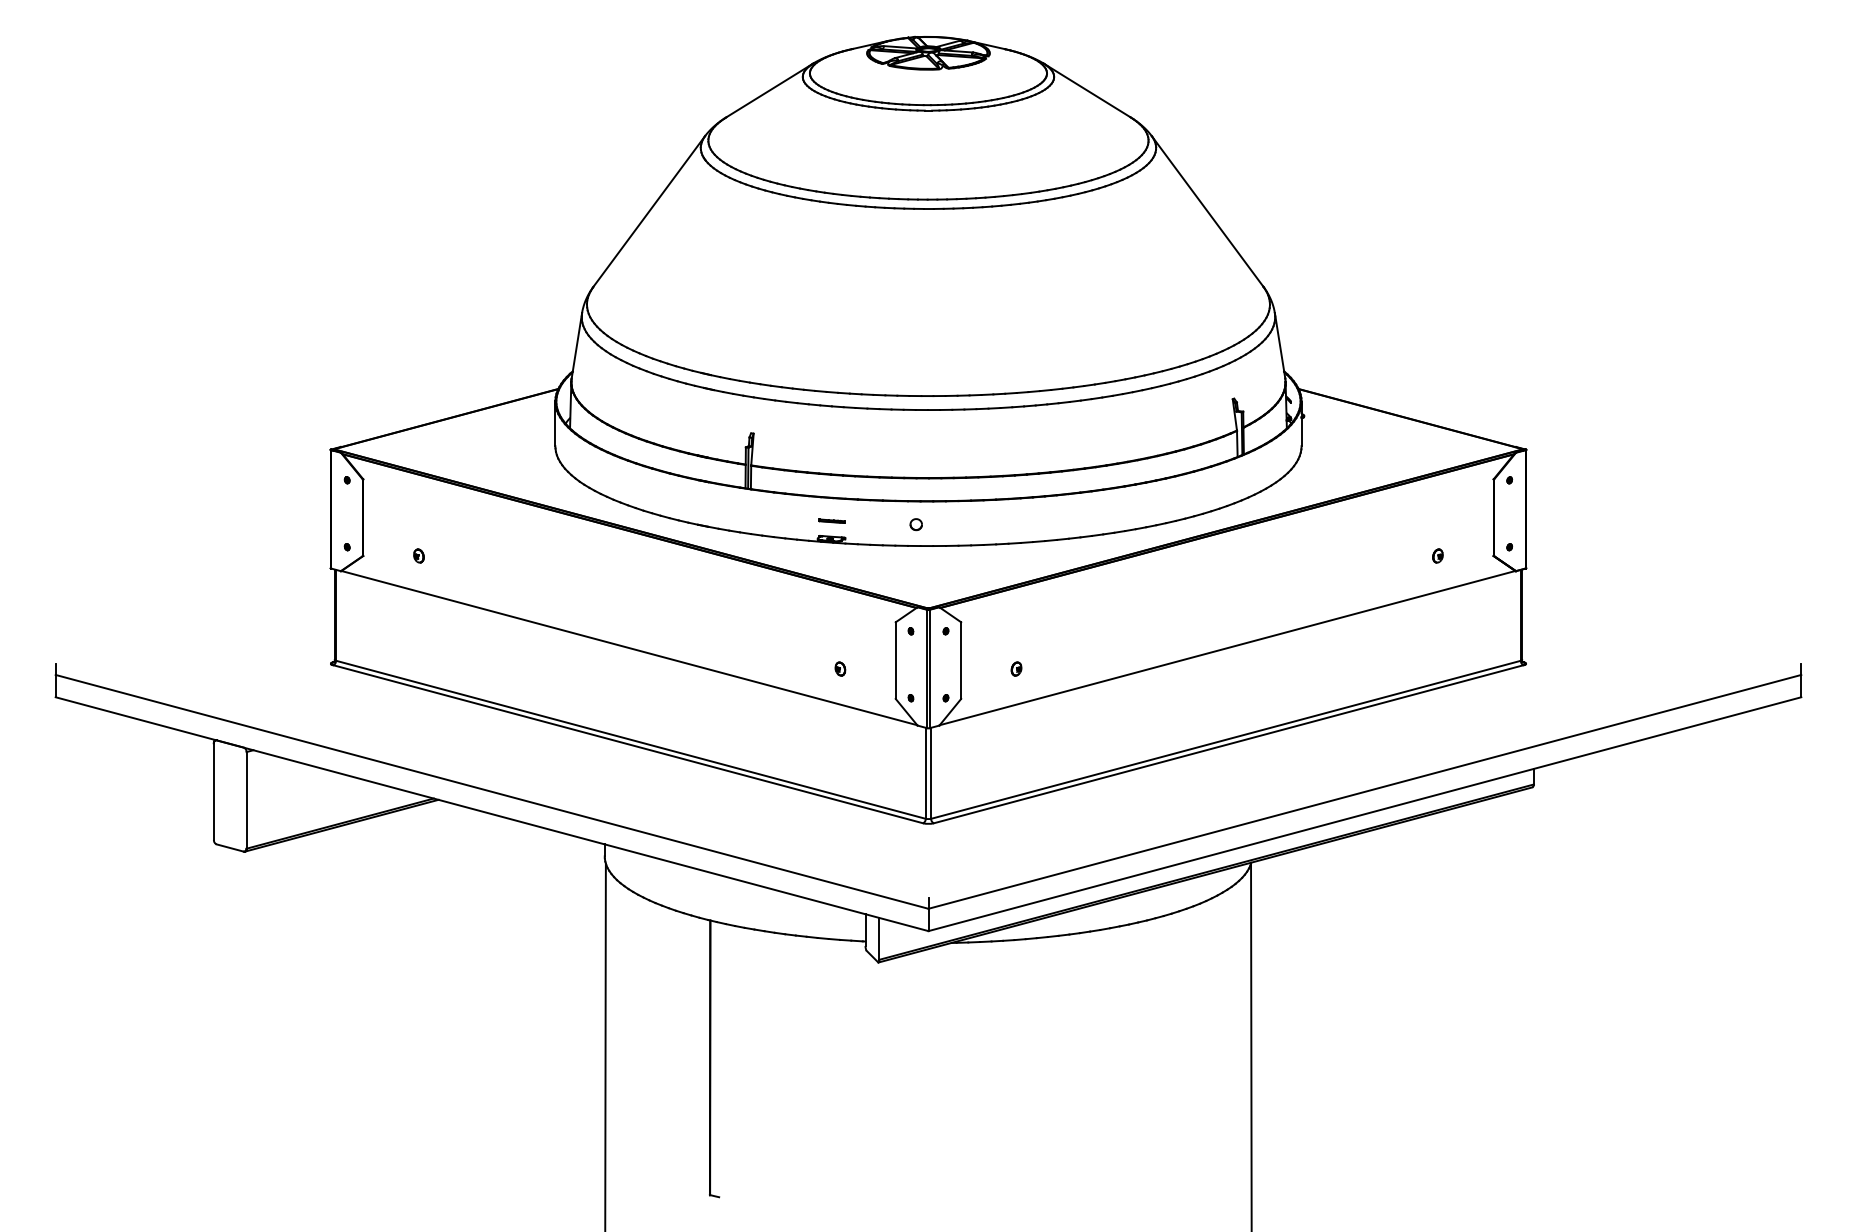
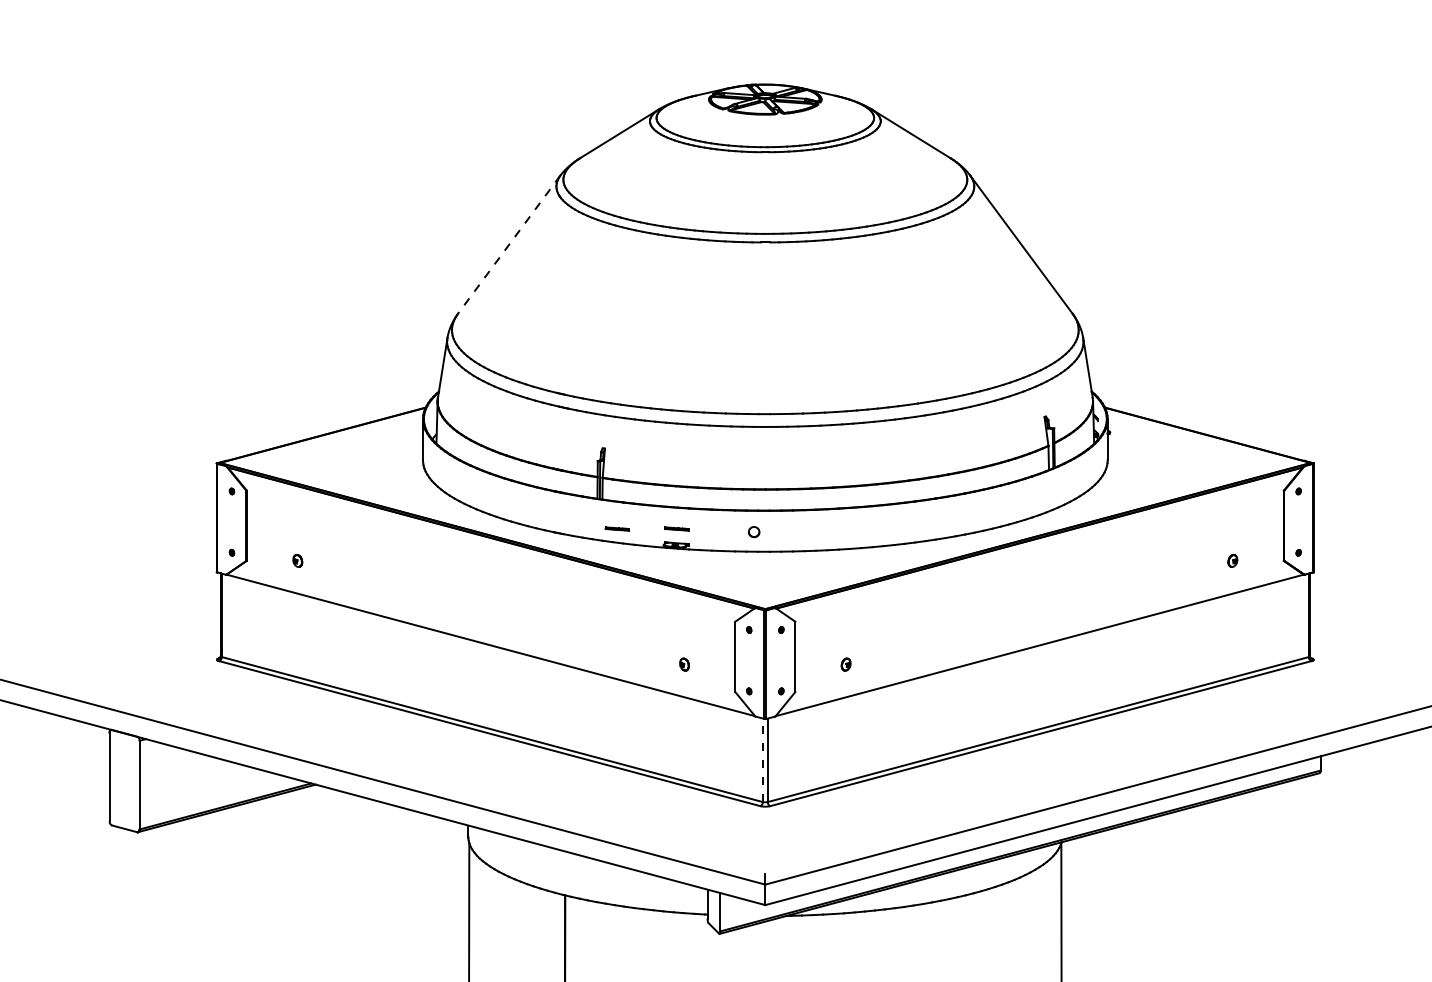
line: (649, 211) -> (509, 244), solid -> dashed
line: (766, 520) -> (616, 528), added
line: (925, 773) -> (762, 760), solid -> dashed

